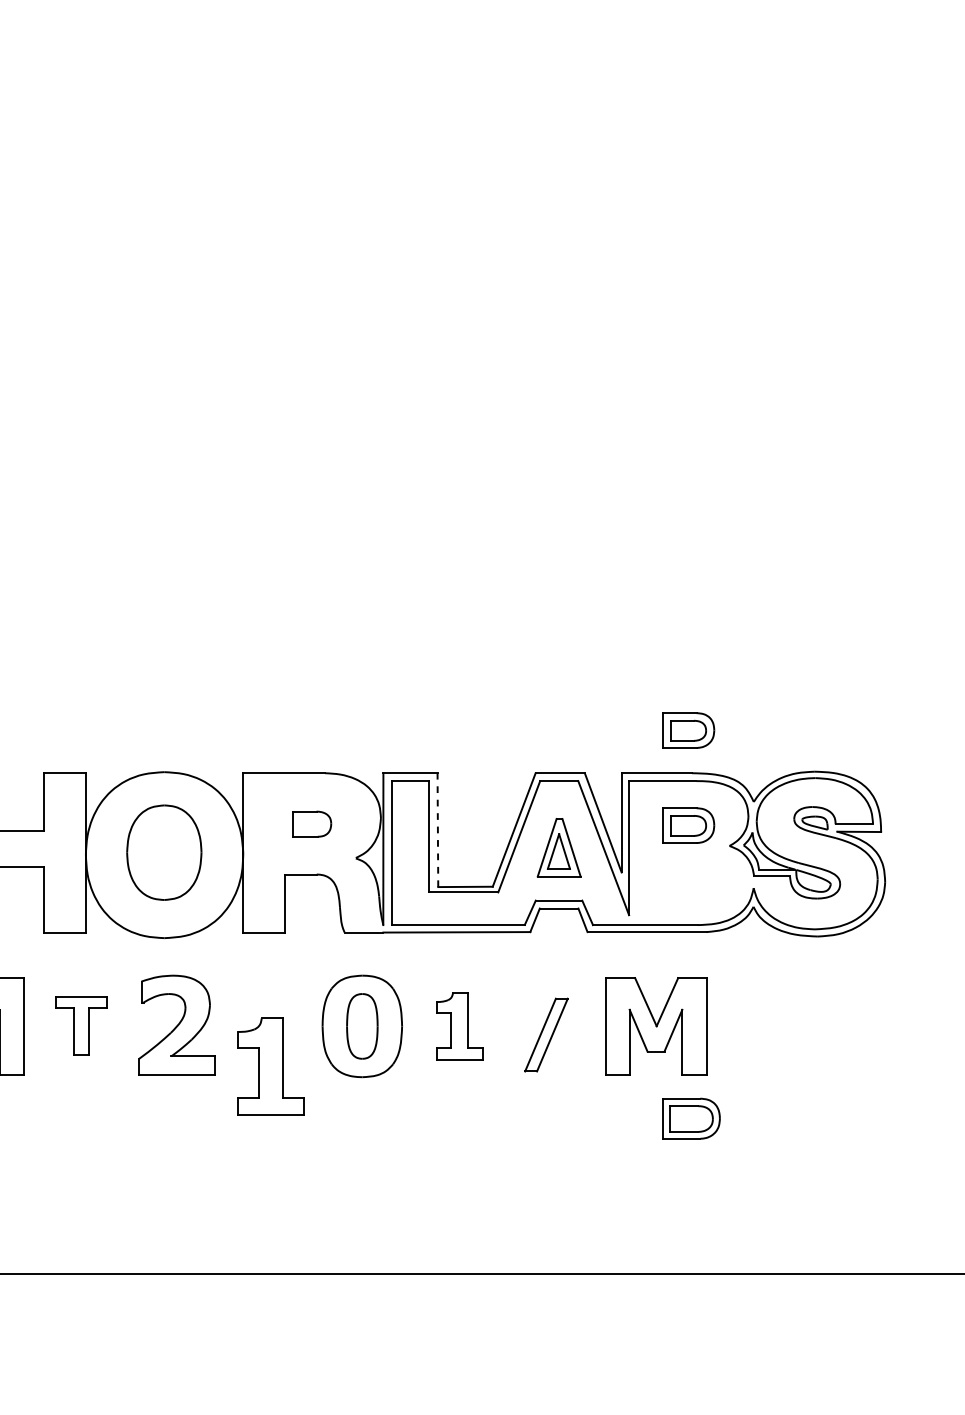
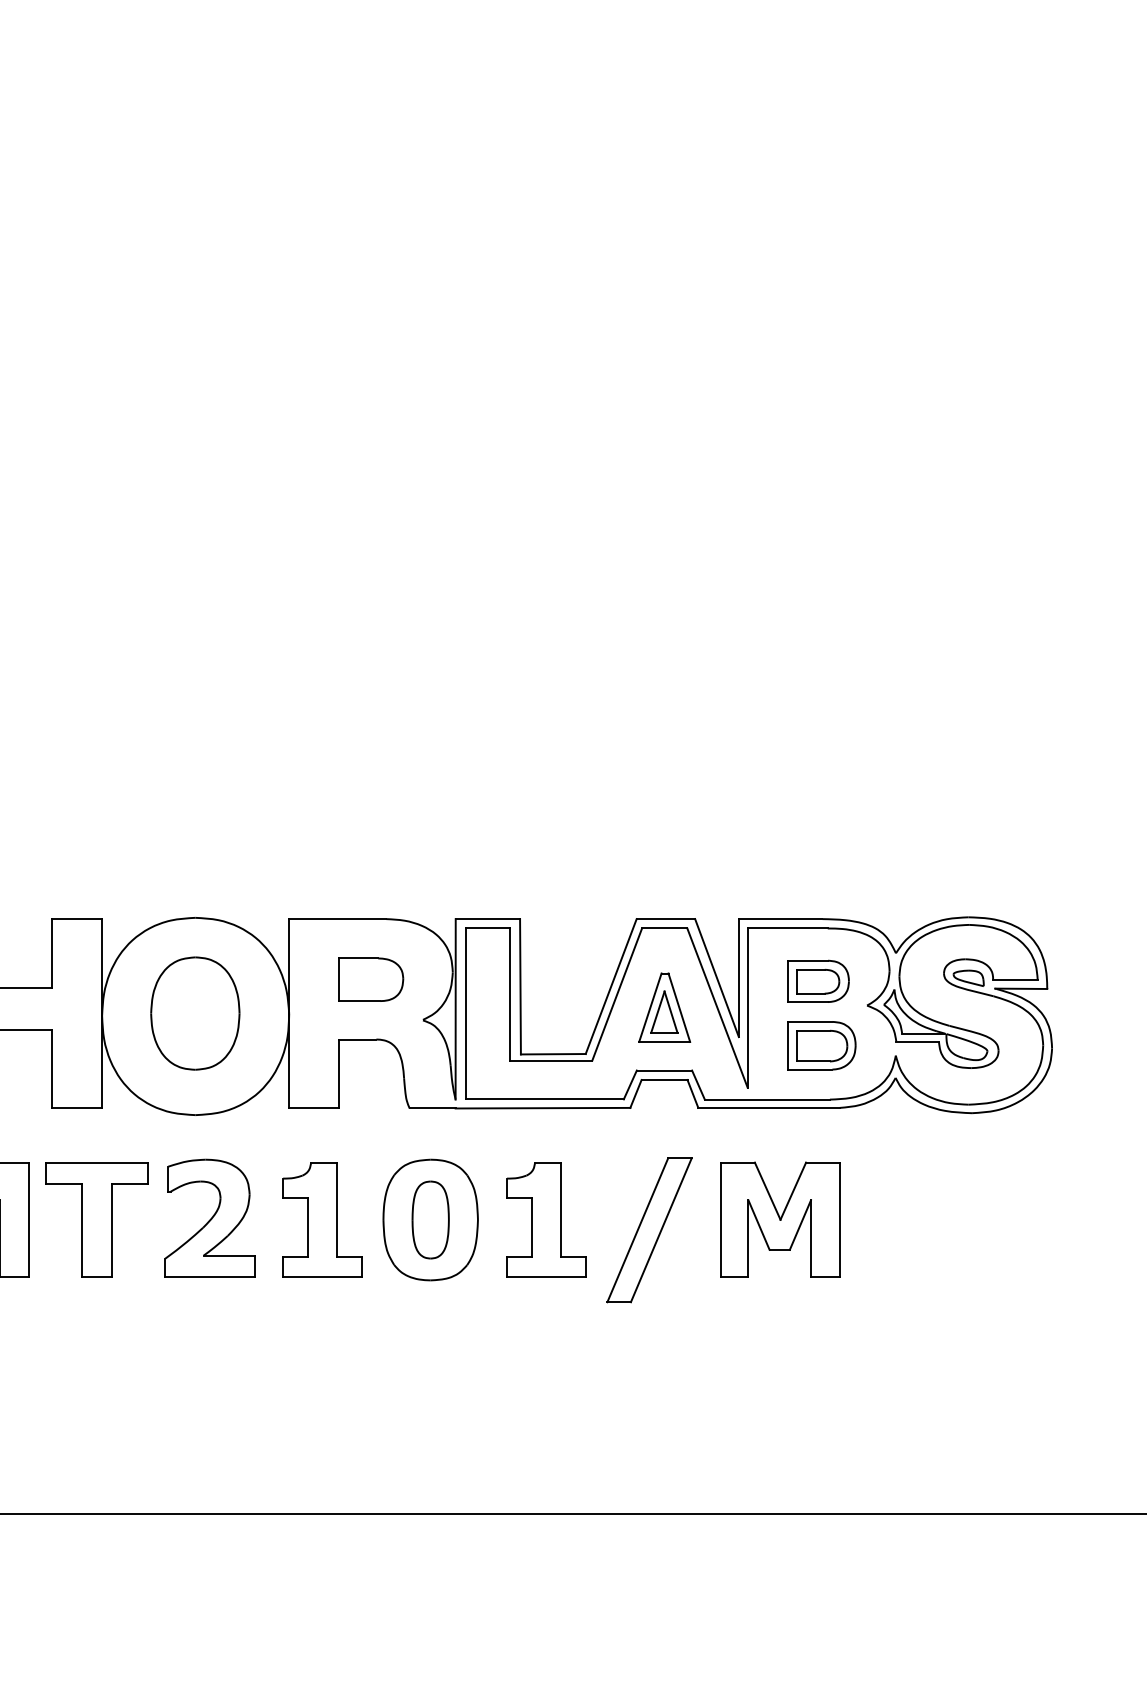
part: (688, 729) -> (818, 867), removed
part: (312, 824) -> (371, 979), size x1.43
line: (437, 829) -> (520, 986), dashed -> solid
part: (81, 1025) -> (96, 1219), size x1.67
part: (459, 1025) -> (546, 1219), size x1.43
part: (546, 1035) -> (649, 1230), size x1.67
part: (271, 1066) -> (322, 1219), moved
part: (691, 1118) -> (821, 1045), moved

